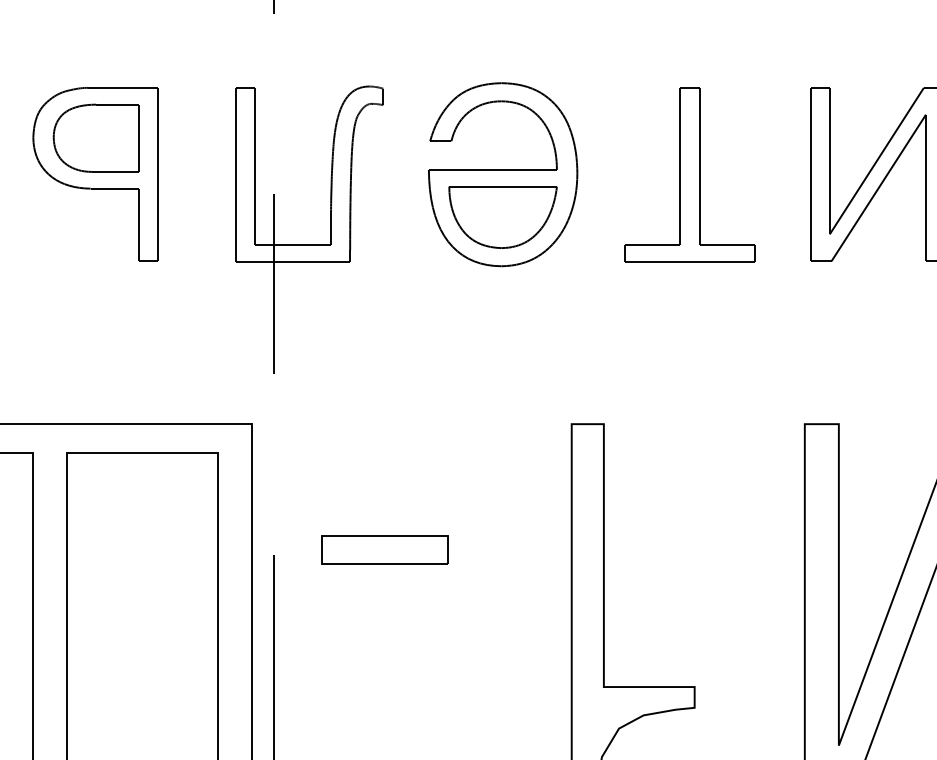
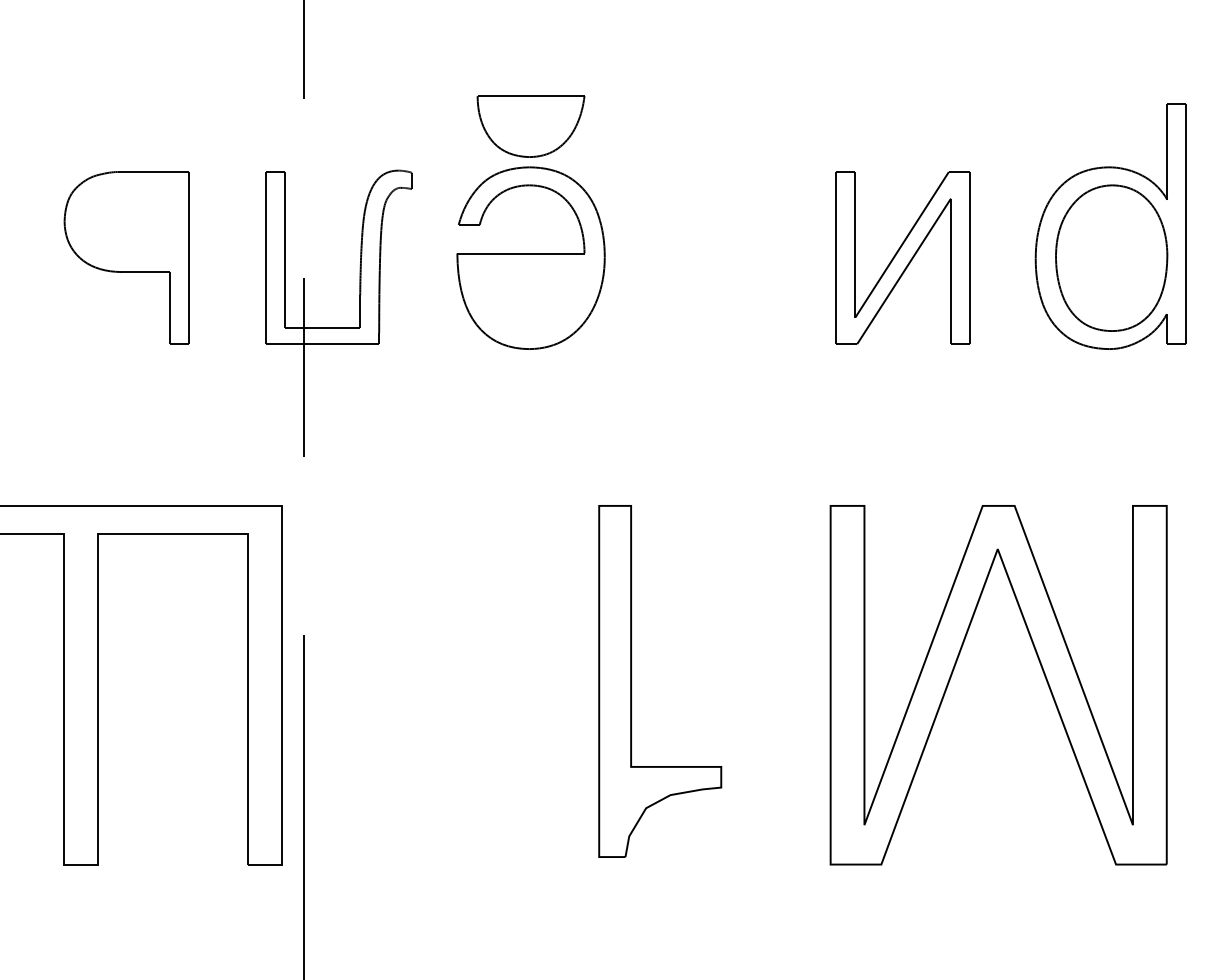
part: (96, 137) -> (127, 221), removed
part: (689, 173) -> (716, 257), removed
part: (502, 217) -> (530, 126), moved
part: (384, 549) -> (413, 630), removed

